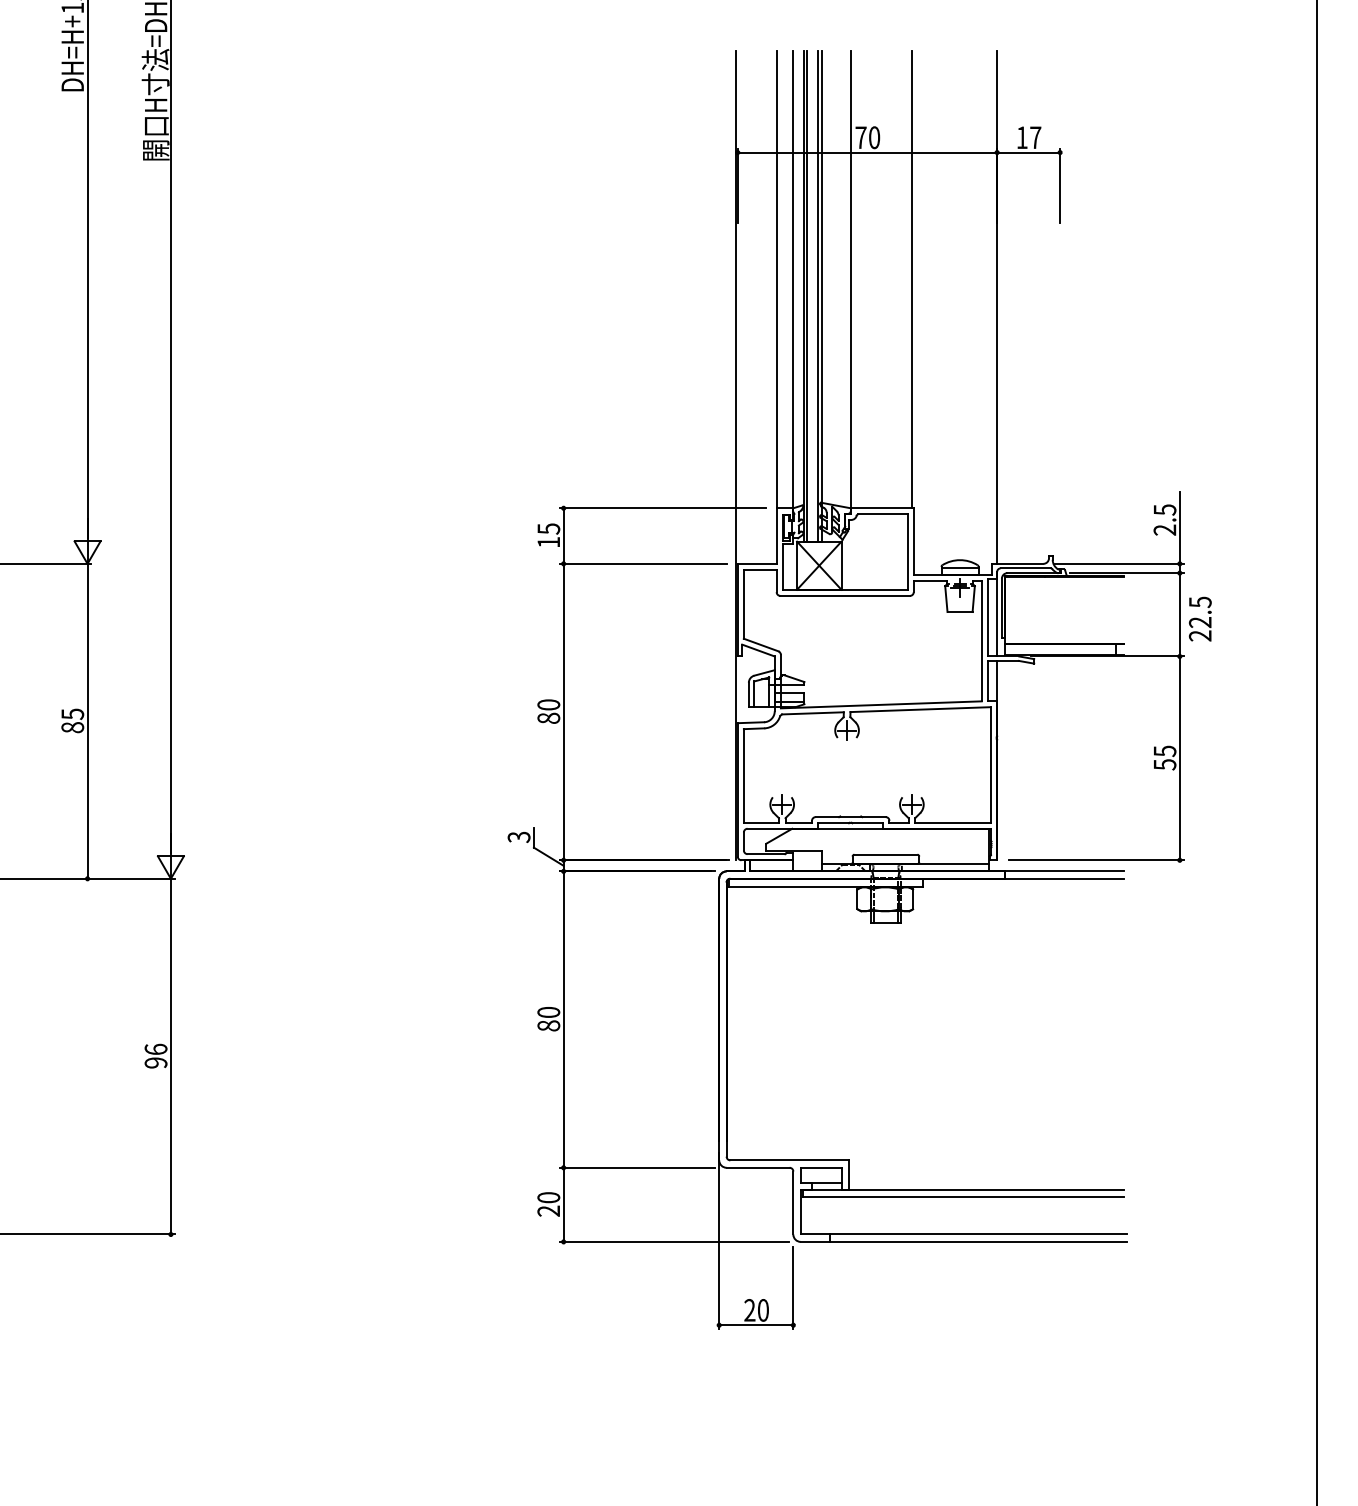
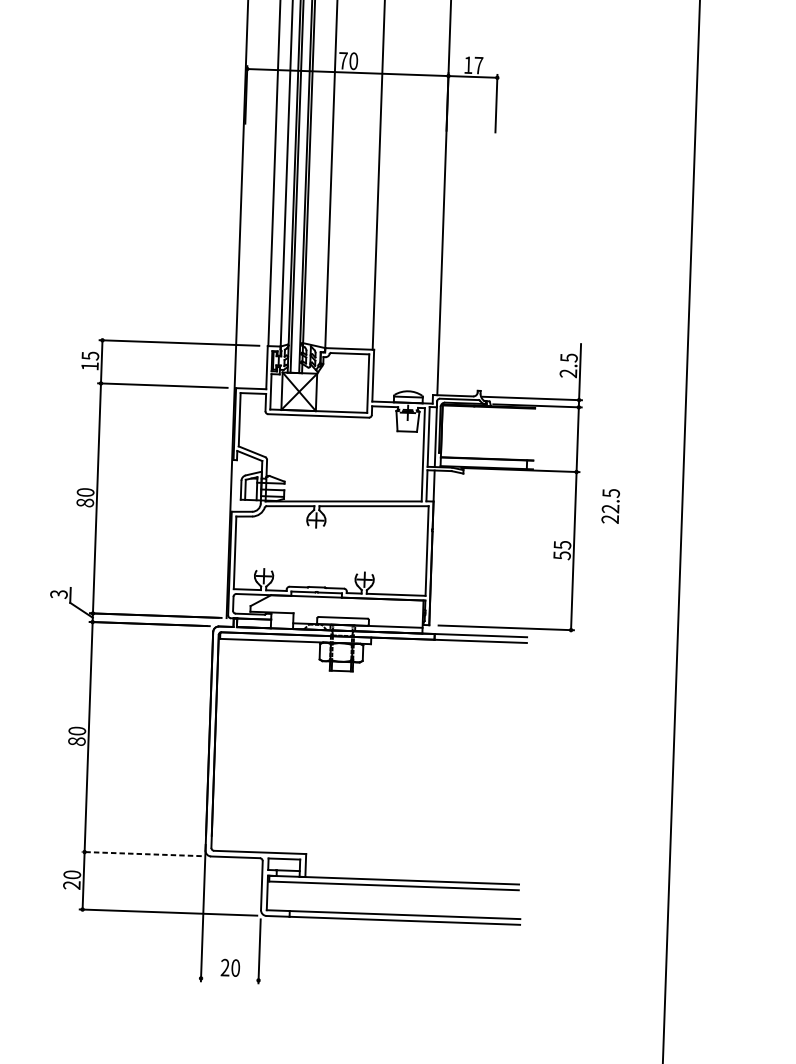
text: (1199, 618) -> (610, 505), moved
line: (636, 1167) -> (141, 853), solid -> dashed
line: (756, 1325) -> (229, 979), removed

